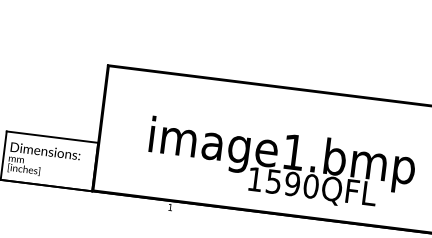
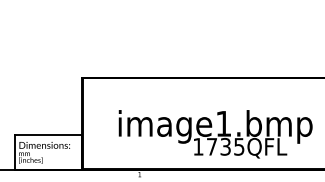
text: (292, 183) -> (225, 146), 1590QFL -> 1735QFL

